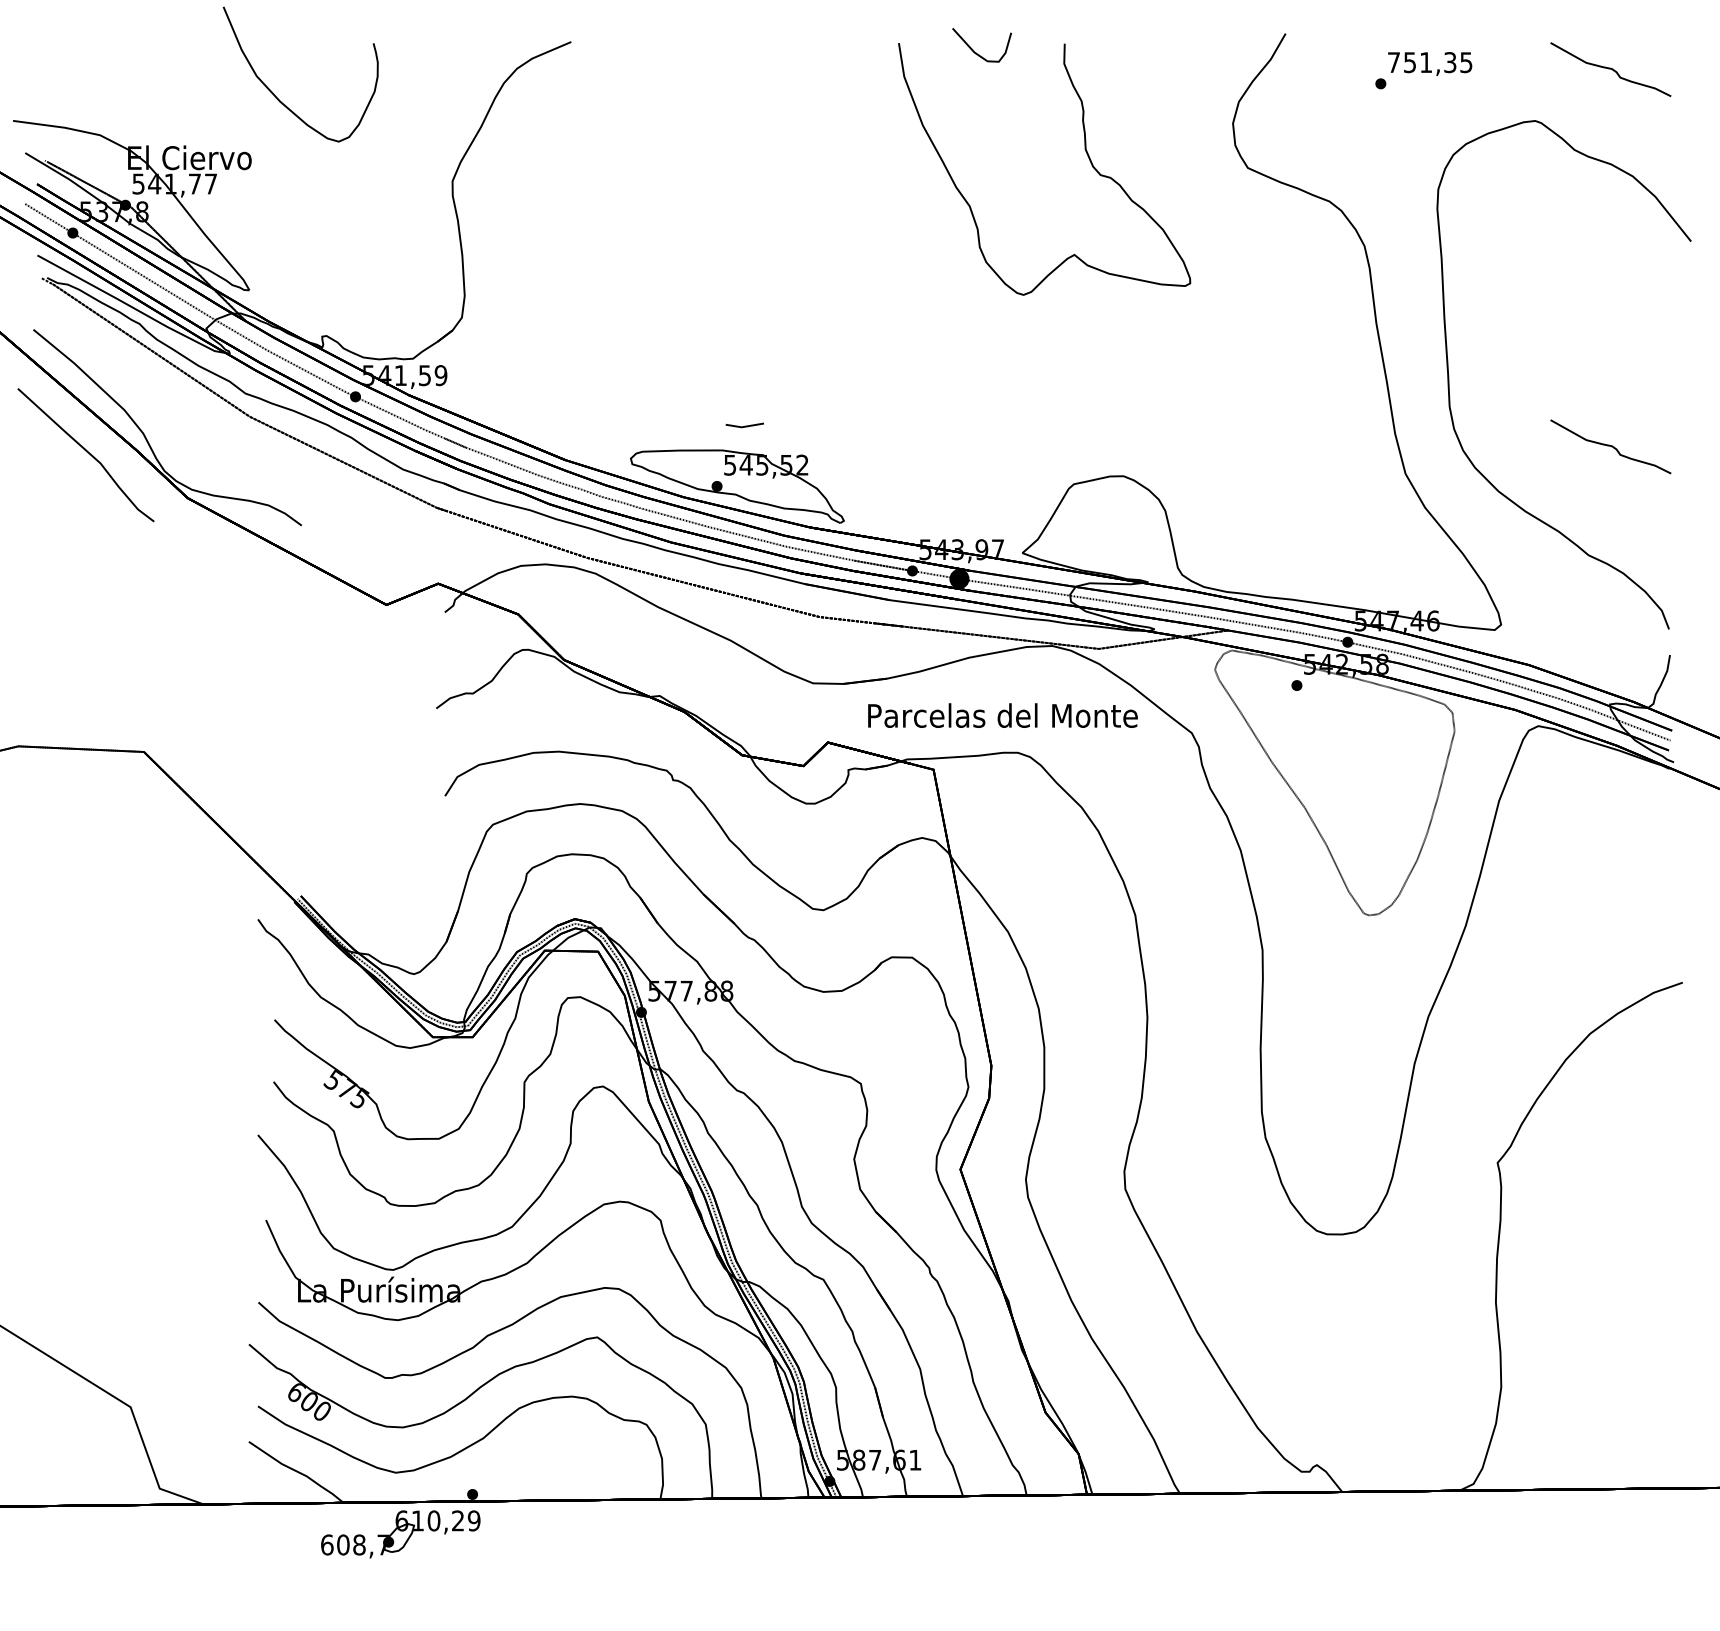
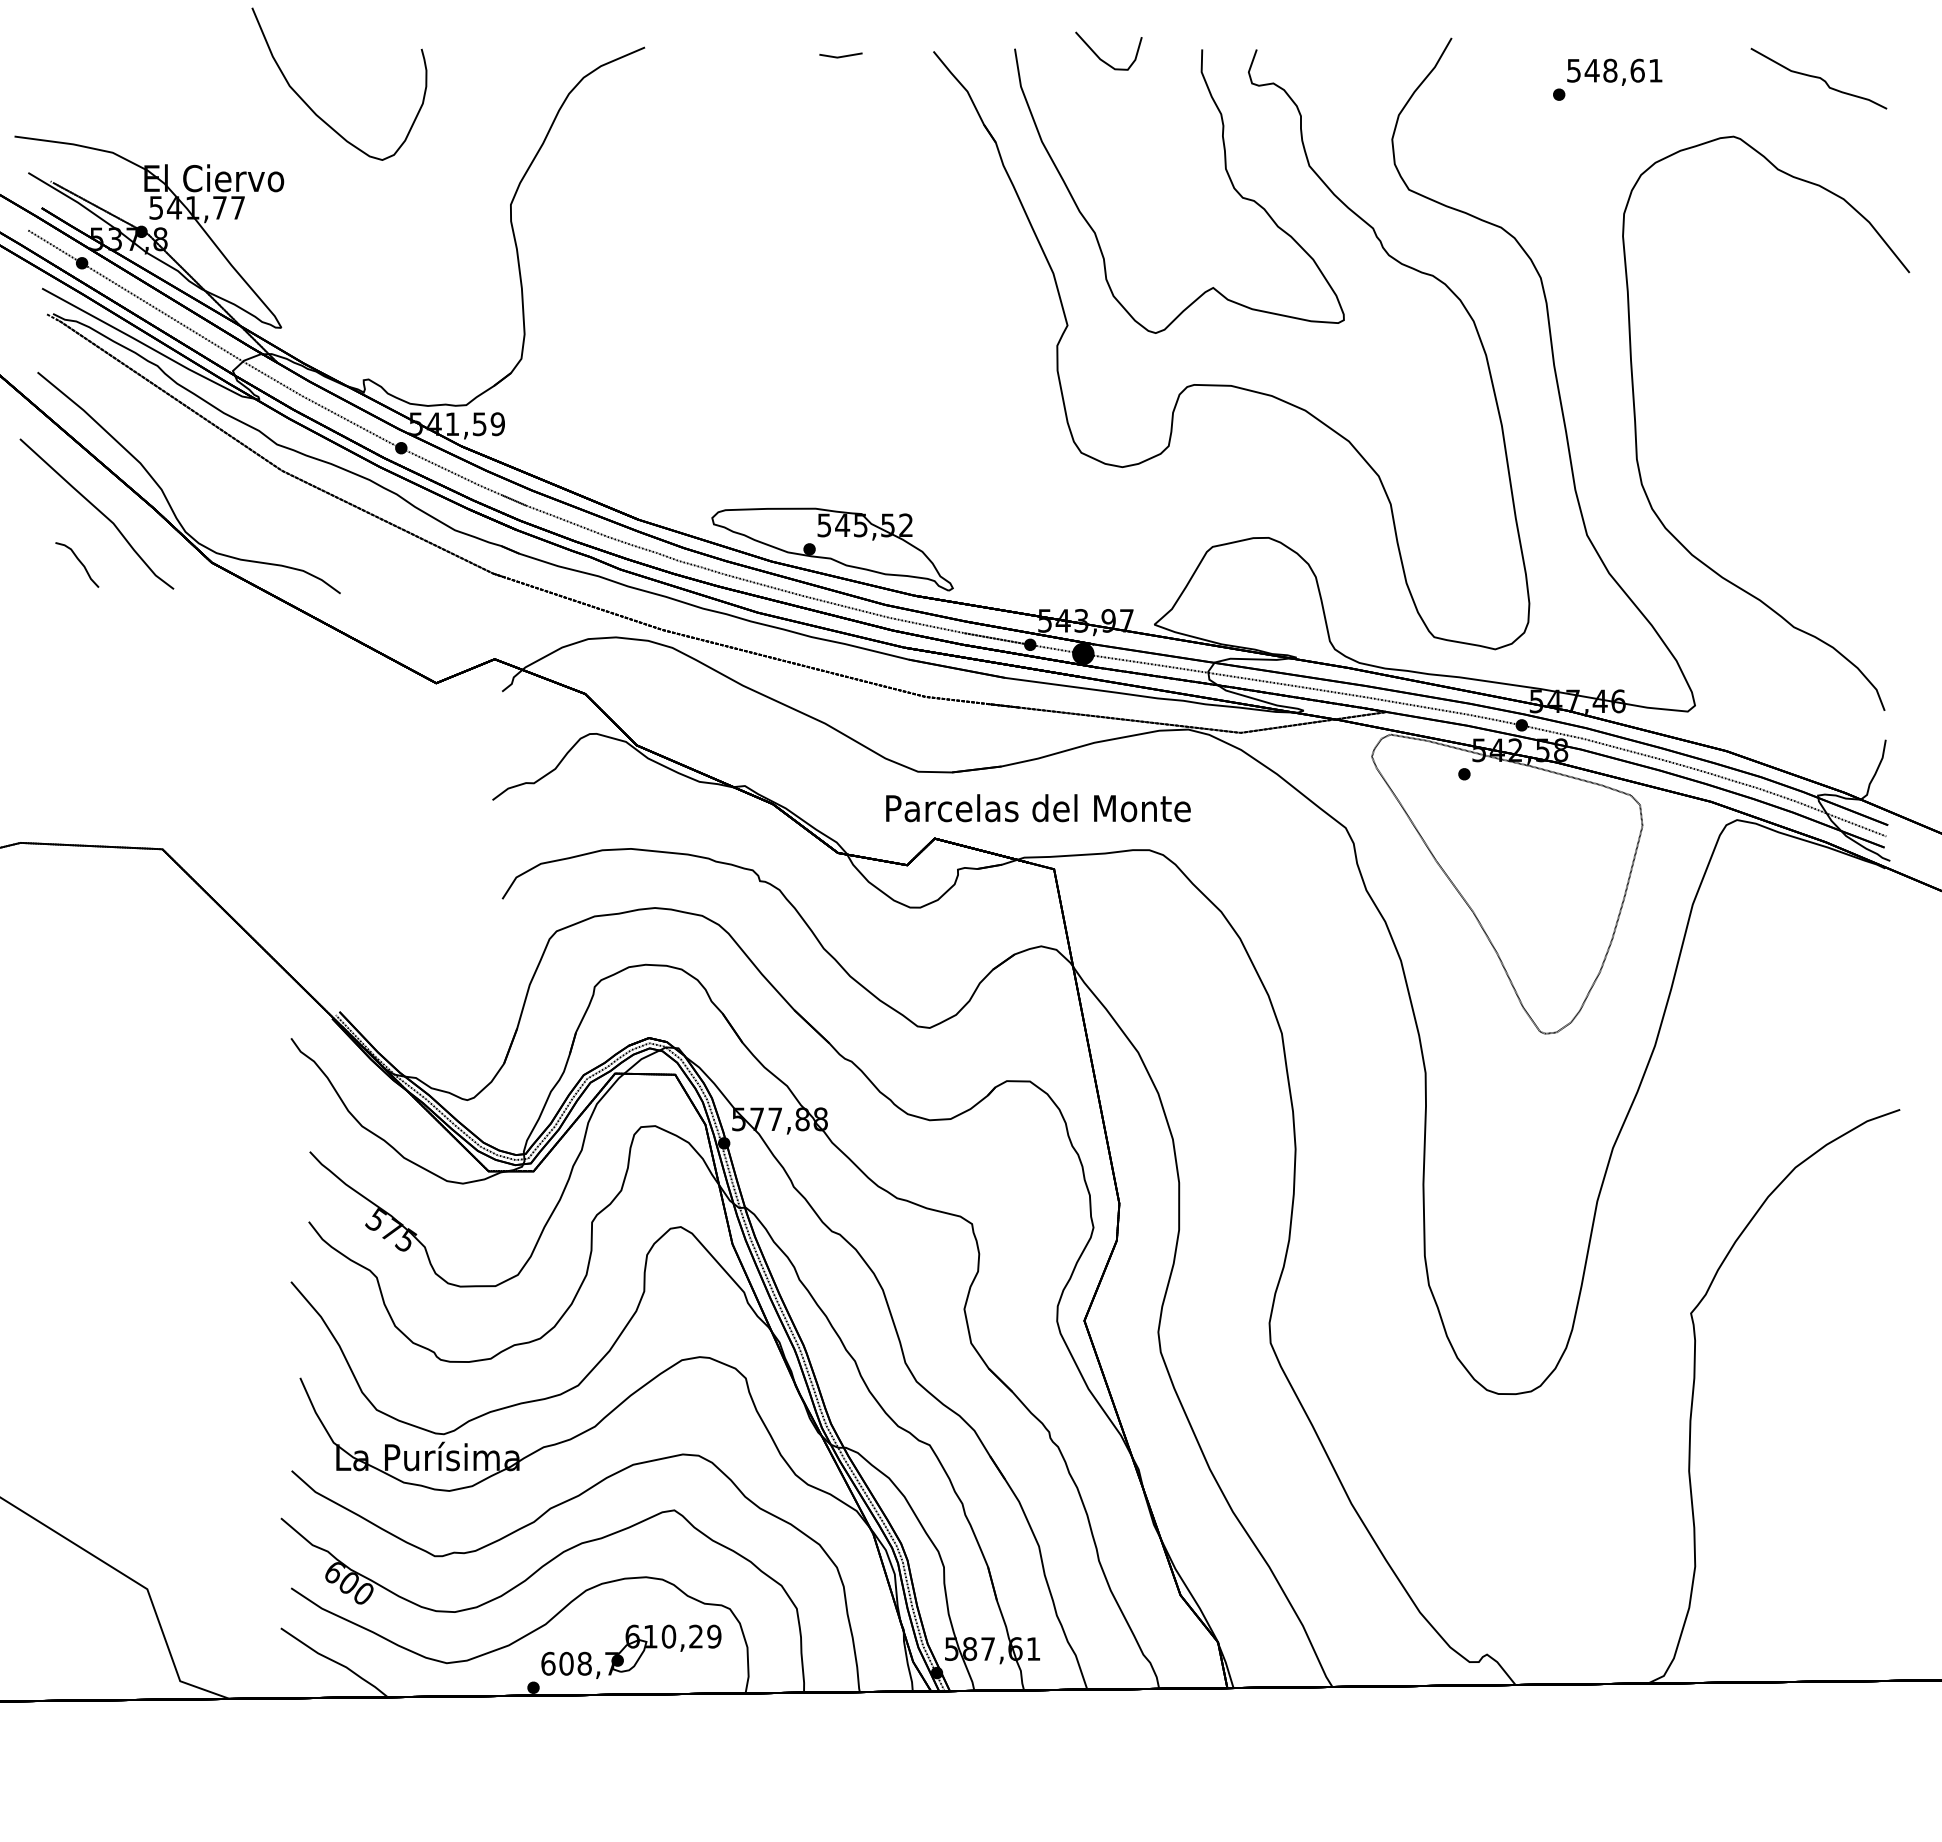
text: (1429, 62) -> (1614, 70), 751,35 -> 548,61
part: (1088, 340) -> (1229, 384), added
line: (744, 426) -> (840, 56), moved
curve: (1610, 446) -> (1818, 504), removed
part: (68, 499) -> (77, 564), added
text: (1003, 715) -> (1038, 808), moved
part: (400, 1534) -> (631, 1651), moved

